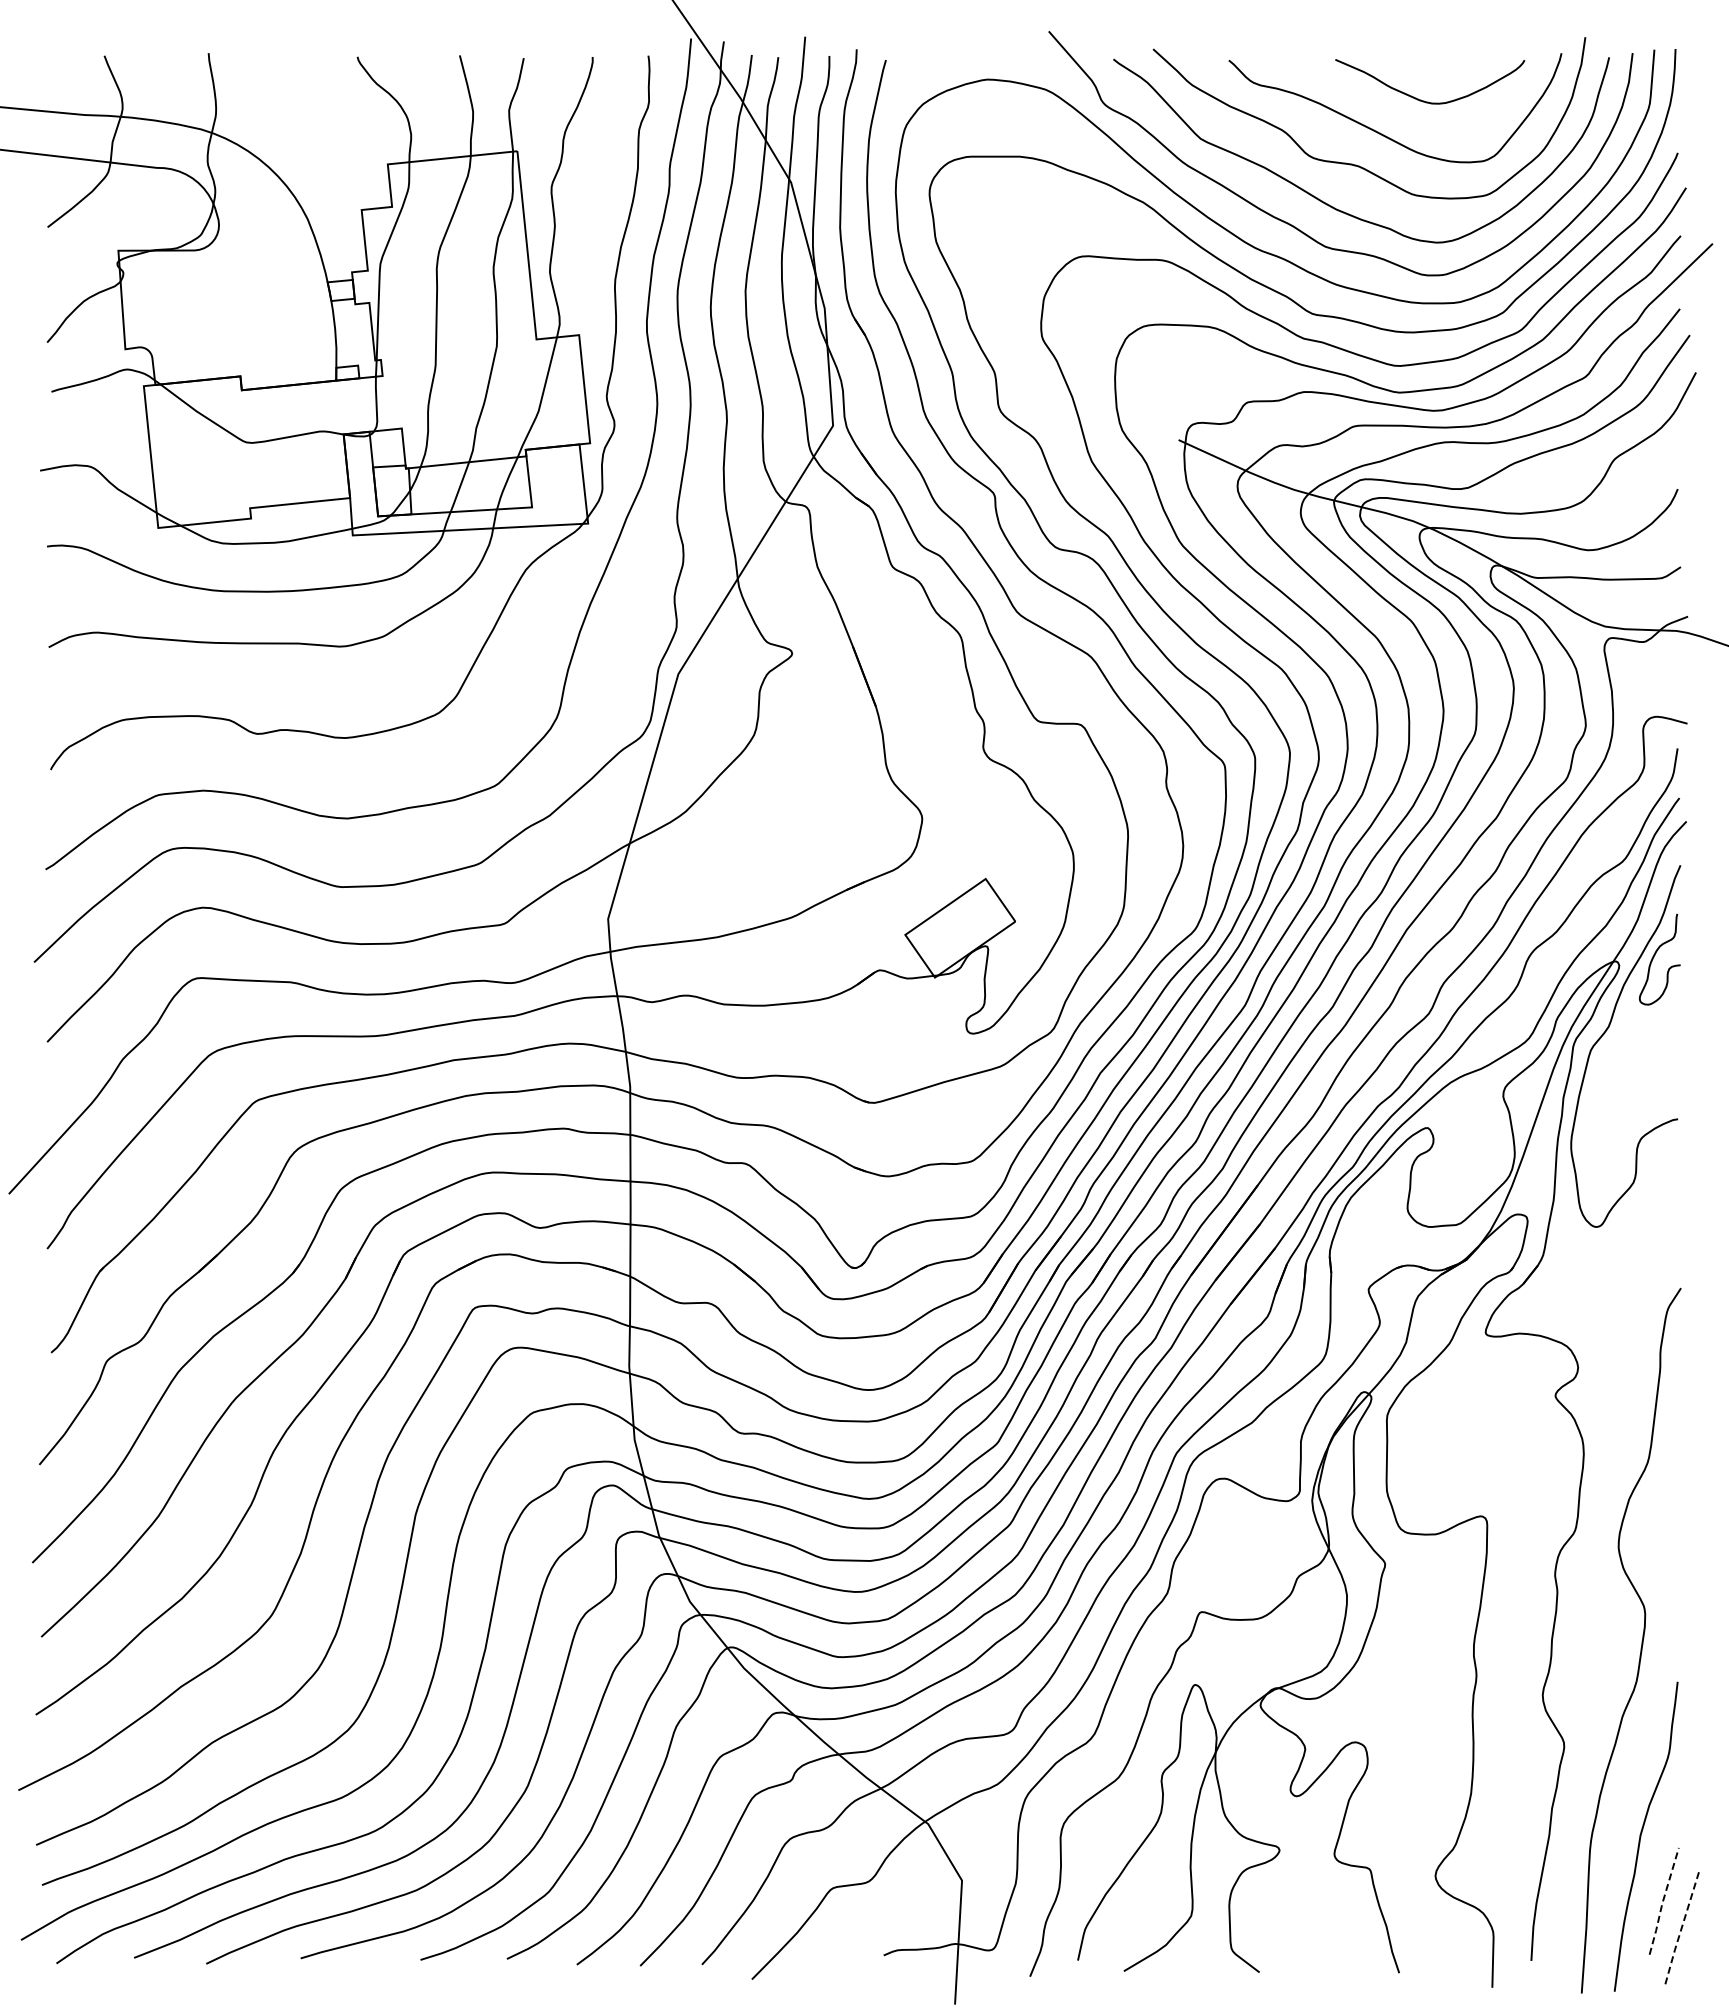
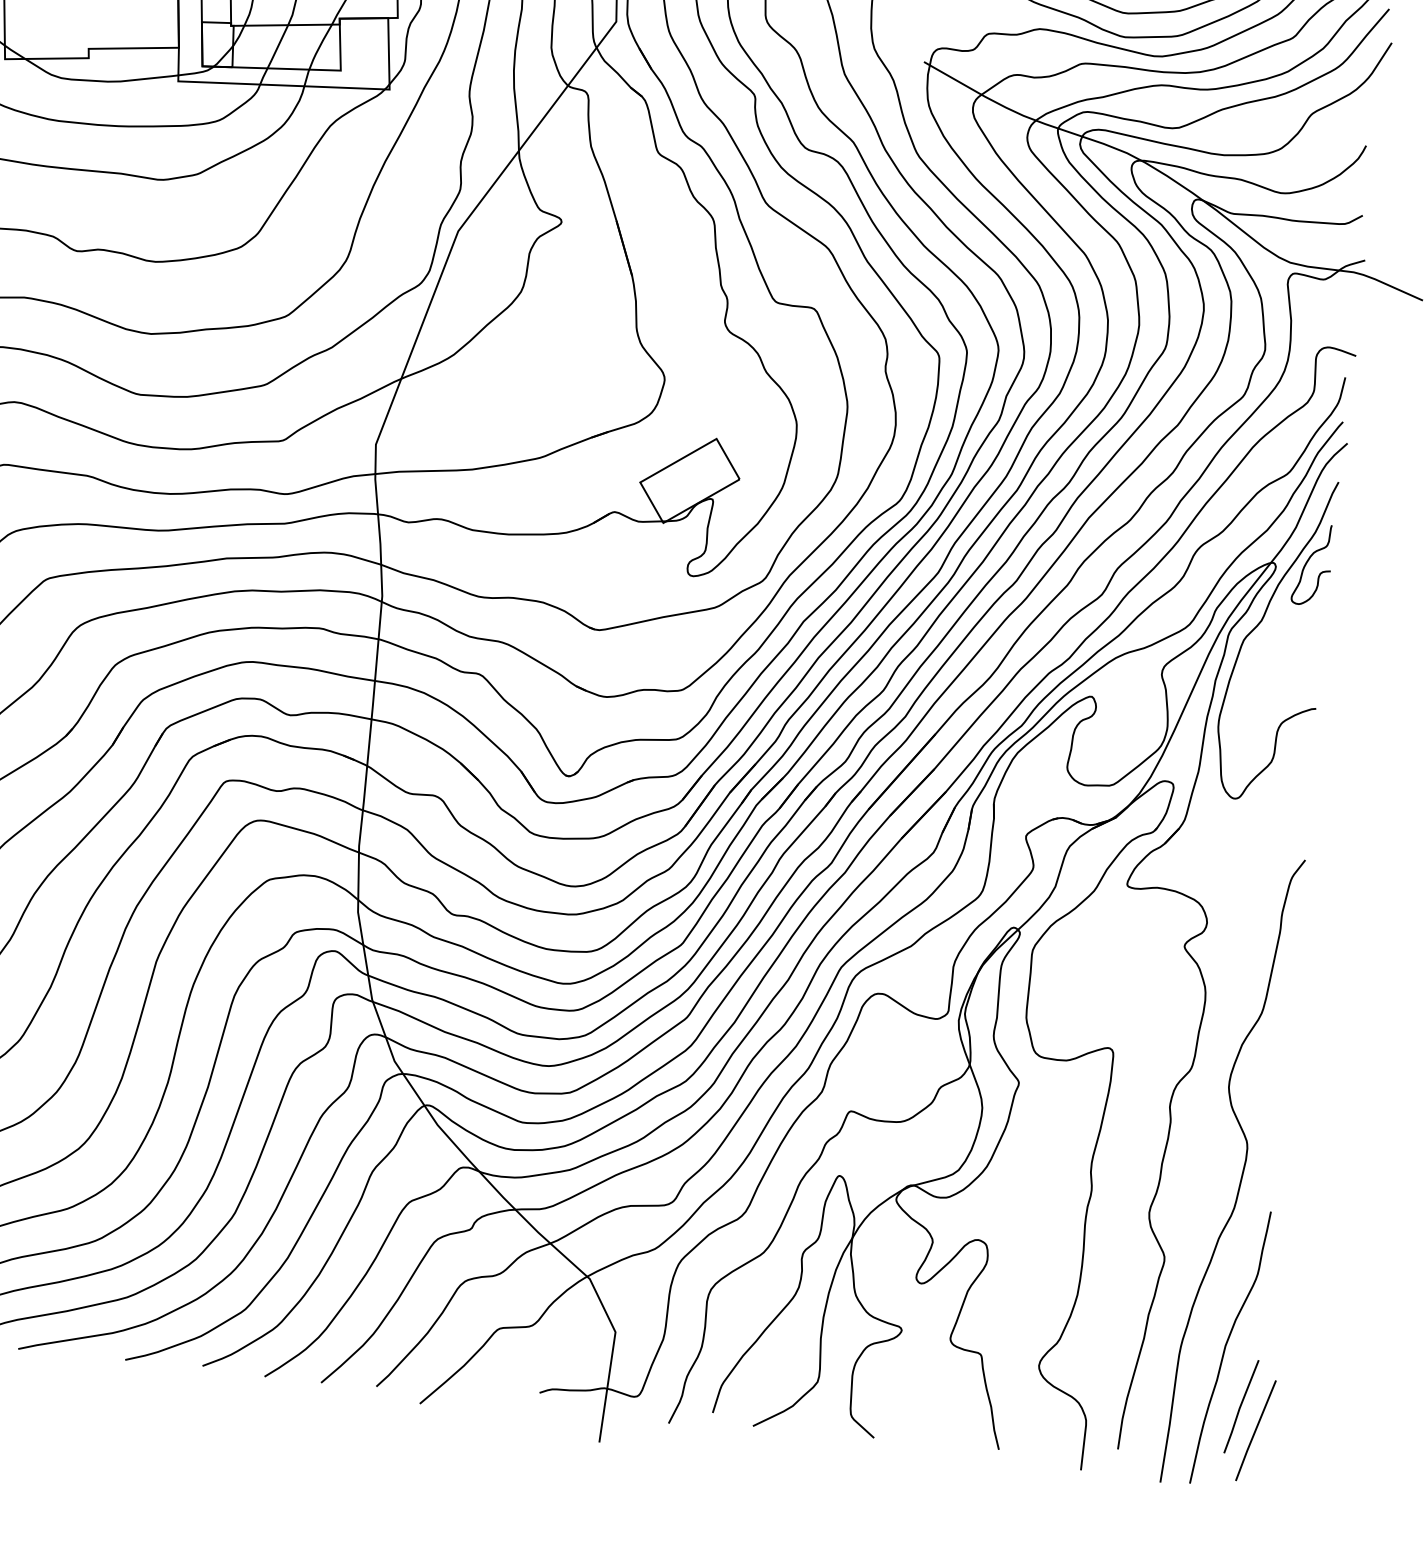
line: (1662, 1901) -> (1239, 1406), dashed -> solid
line: (1682, 1926) -> (1255, 1430), dashed -> solid

